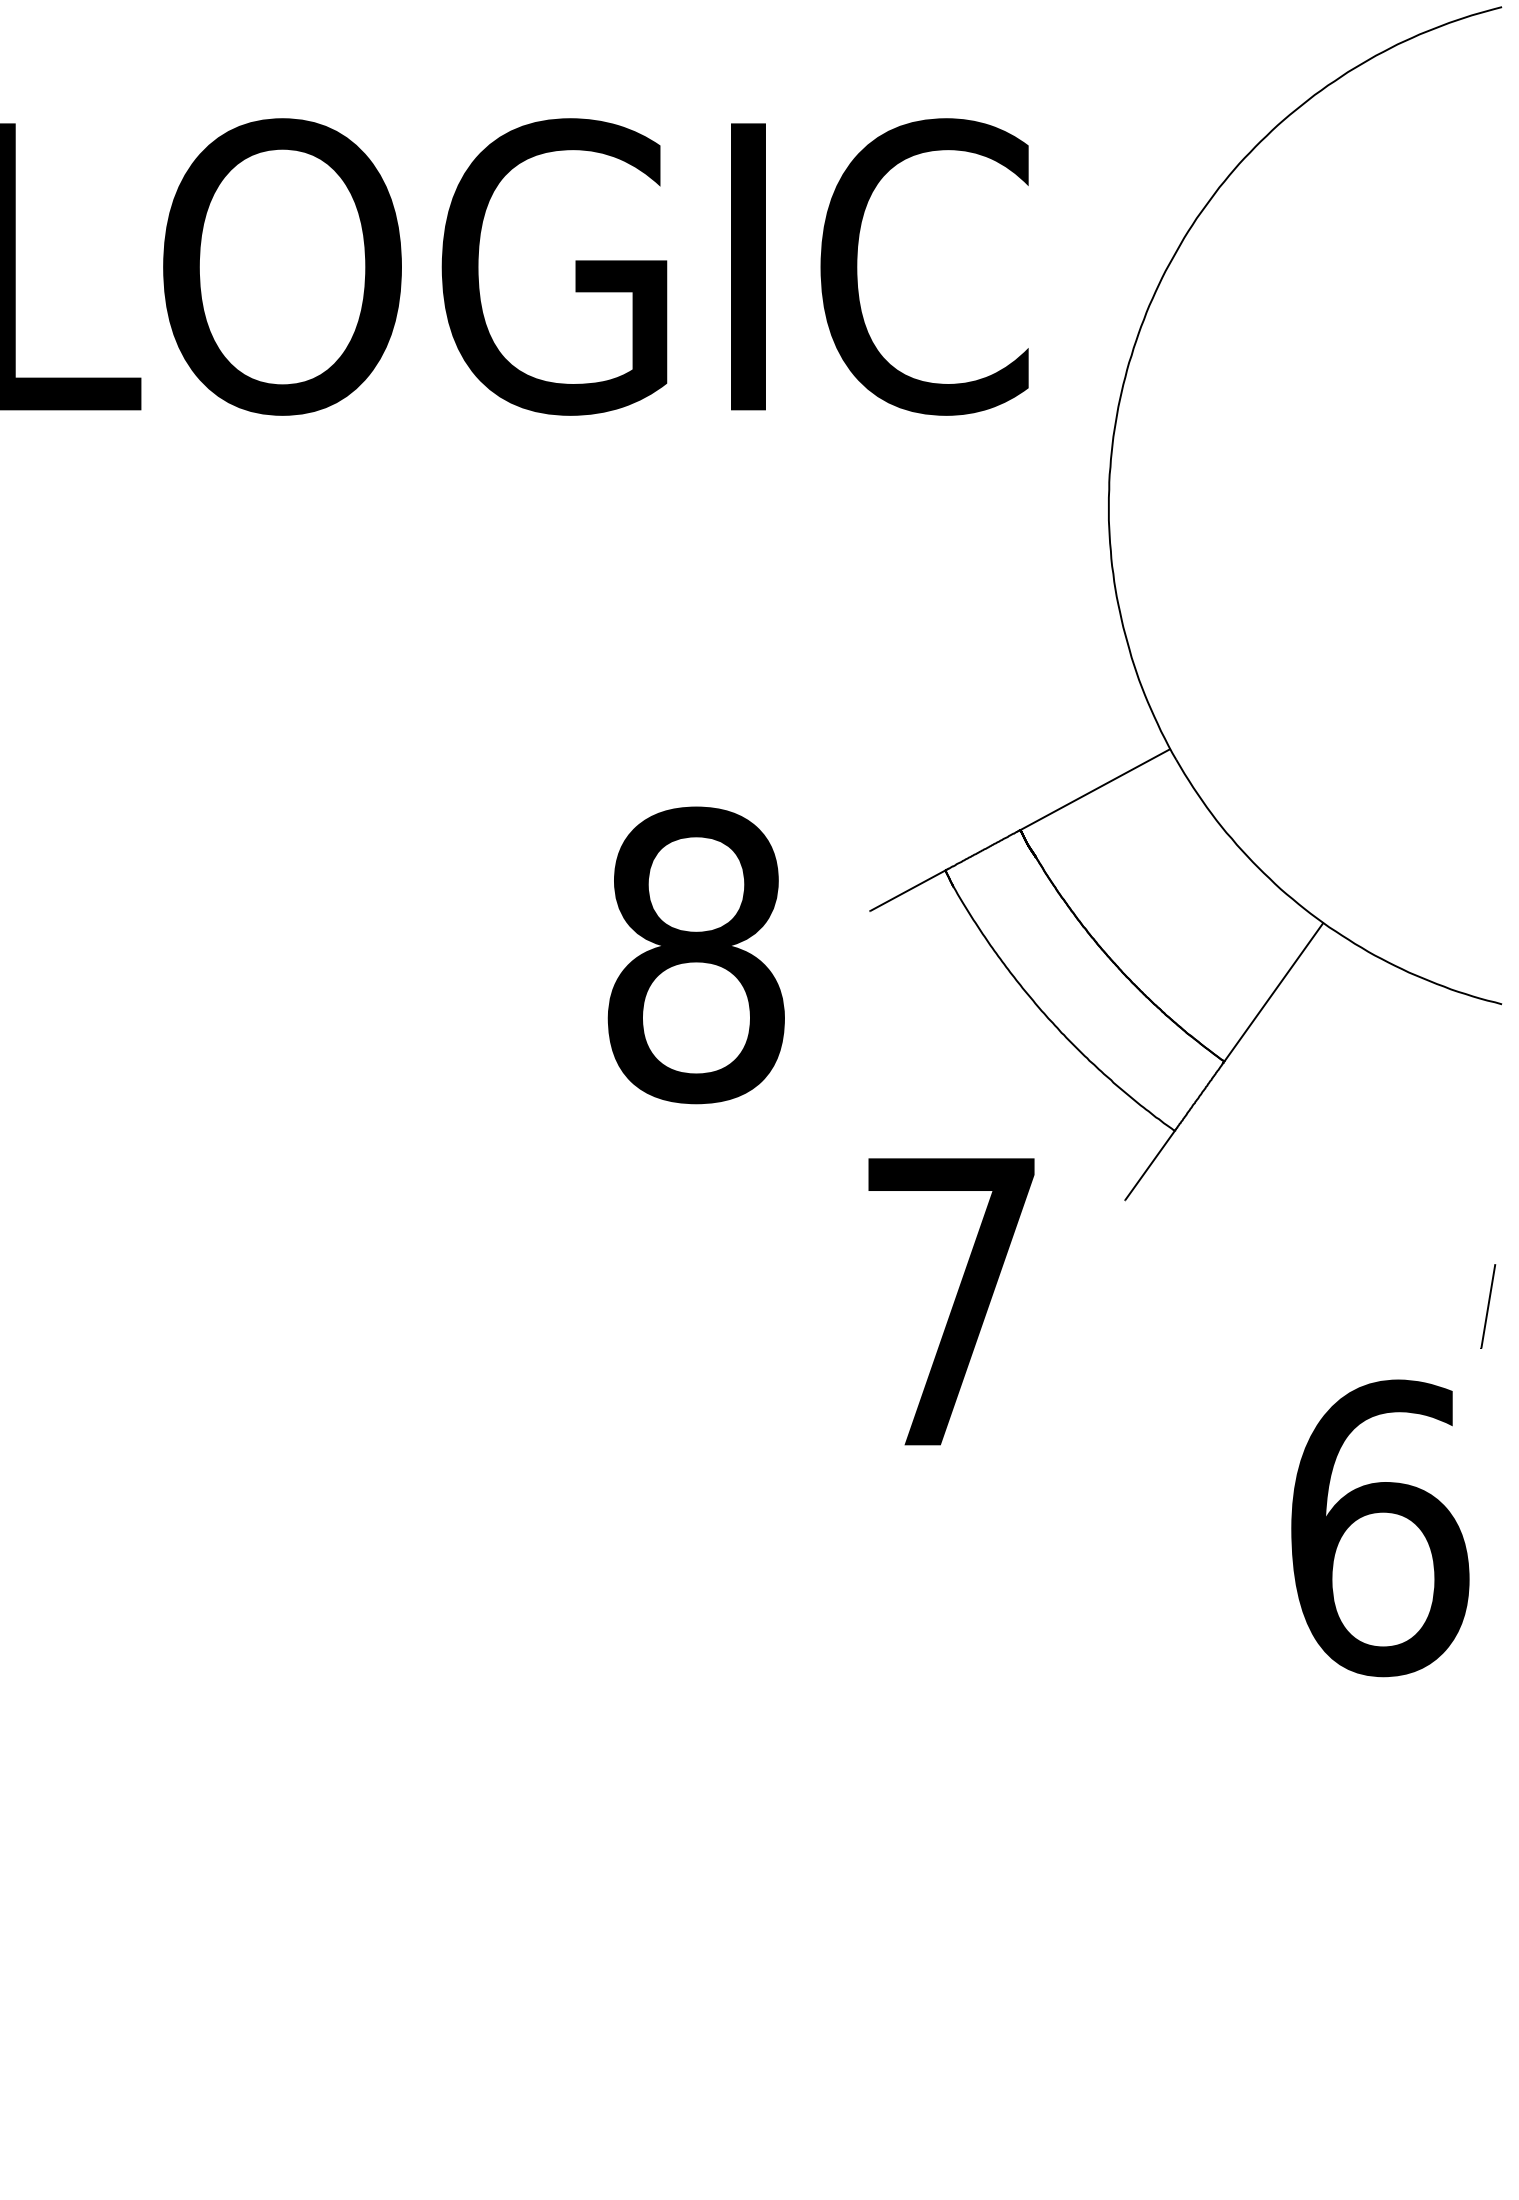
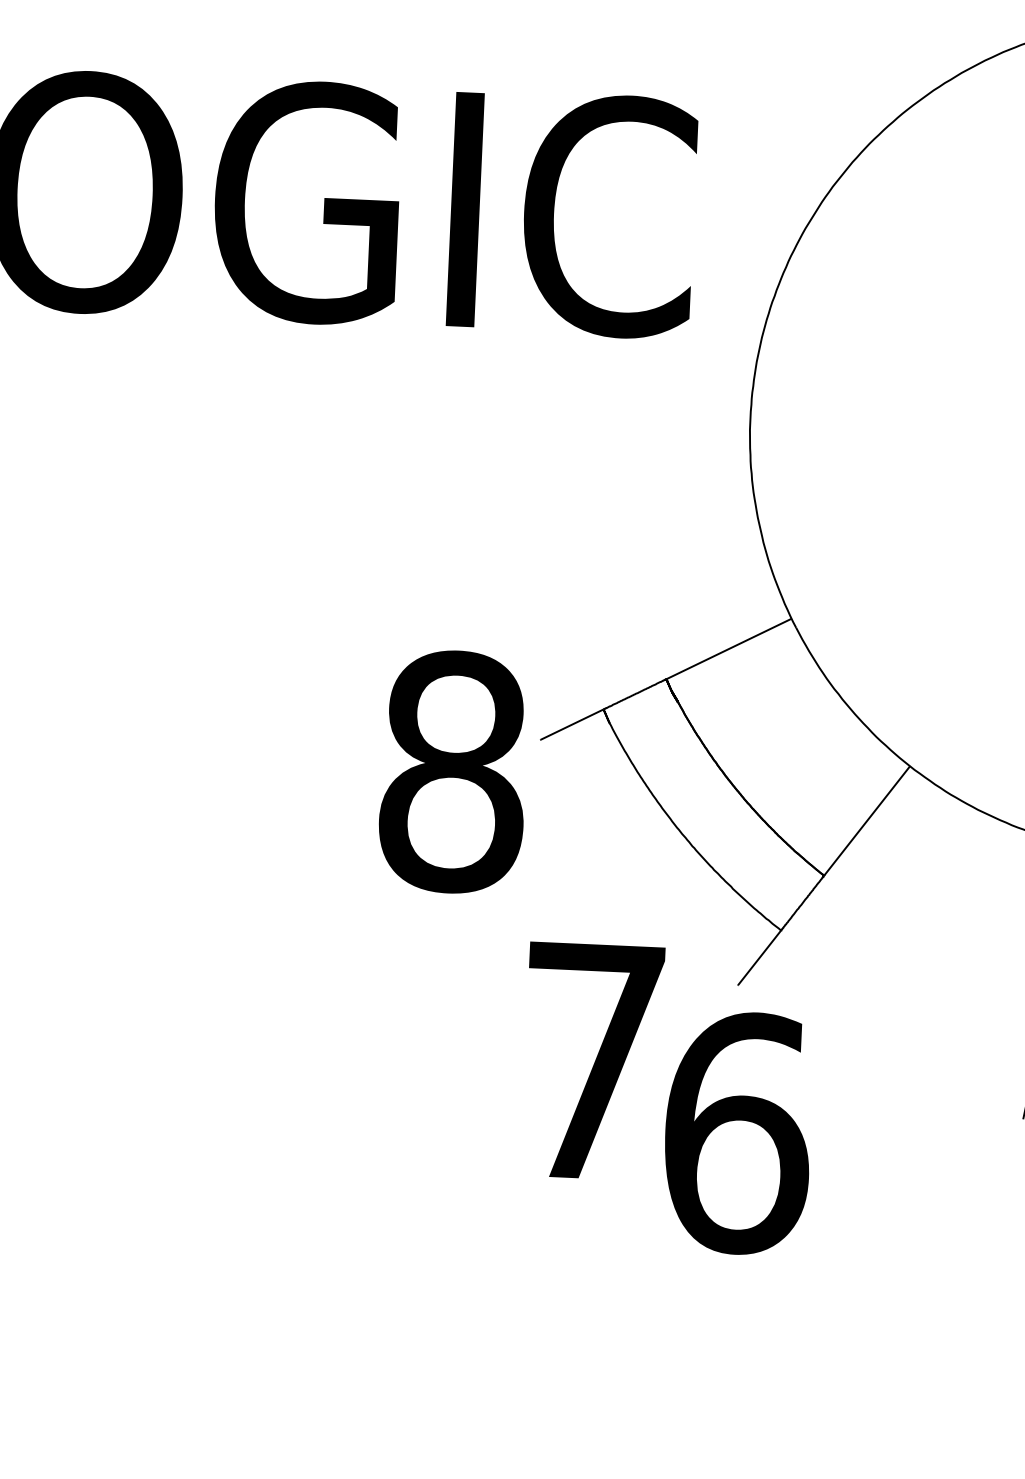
text: (695, 955) -> (452, 772), moved
text: (1380, 1528) -> (738, 1133), moved

